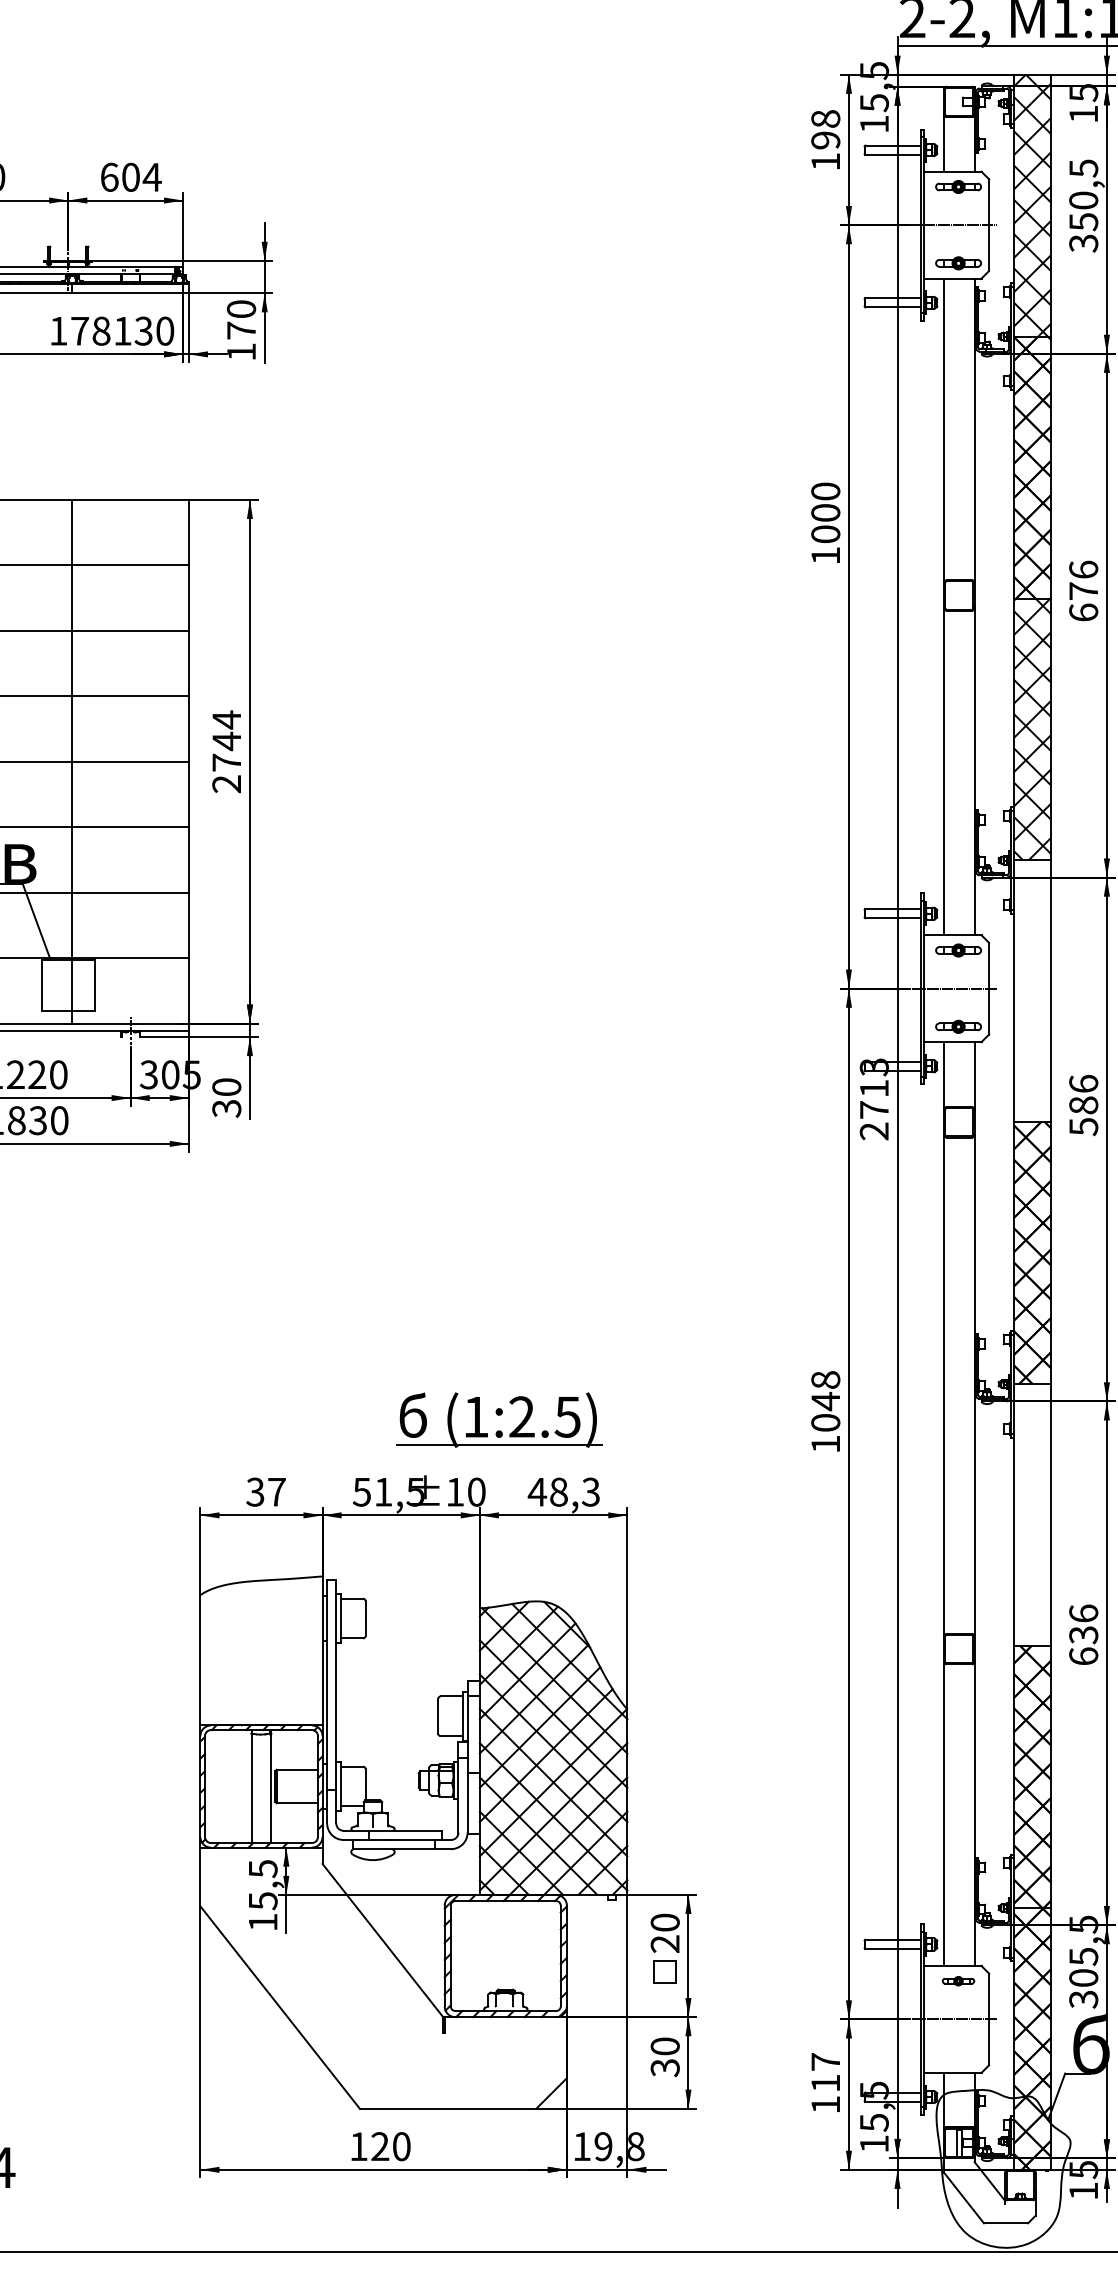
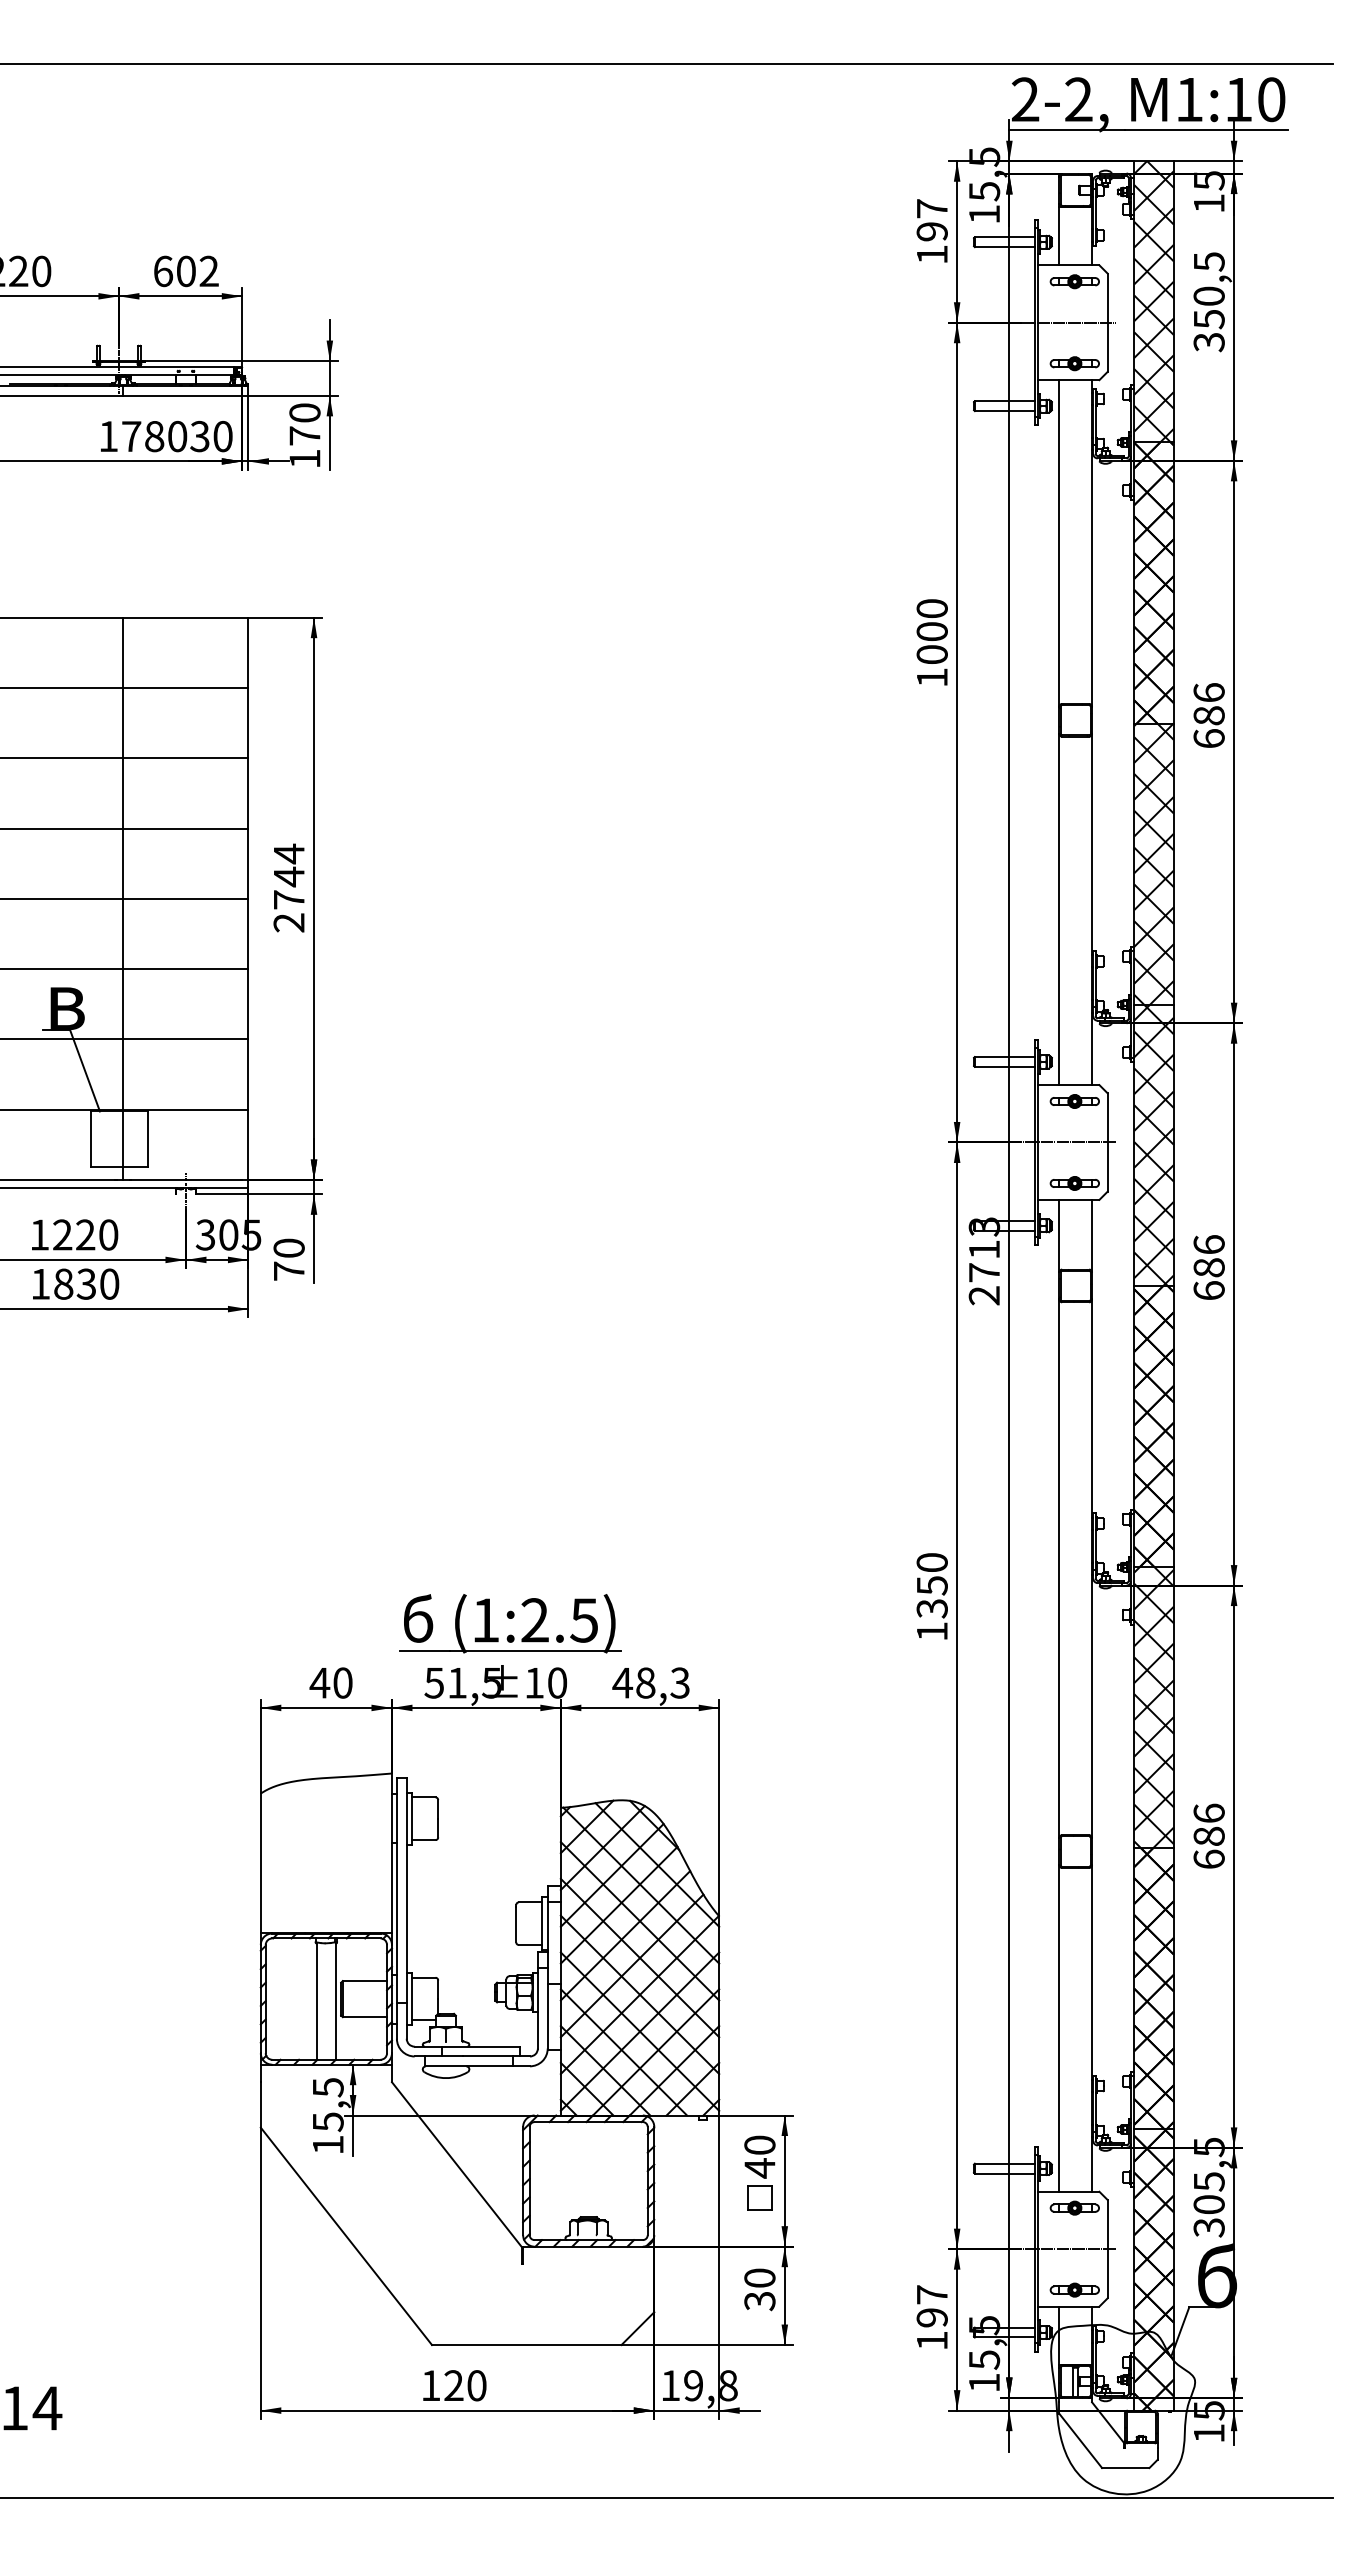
text: (825, 118) -> (931, 208), 198 -> 197
text: (151, 176) -> (208, 270), 604 -> 602
text: (122, 331) -> (177, 436), 1781 -> 1780
text: (1083, 590) -> (1208, 715), 676 -> 686
hatch: (1031, 990) -> (1153, 1144), added
text: (226, 1108) -> (288, 1271), 30 -> 70
text: (1083, 1126) -> (1208, 1290), 586 -> 686
text: (825, 1401) -> (931, 1585), 1048 -> 1350
part: (499, 1419) -> (510, 1623), moved
text: (265, 1491) -> (330, 1682), 37 -> 40
hatch: (1031, 1514) -> (1153, 1707), added
text: (1083, 1635) -> (1208, 1836), 636 -> 686
text: (664, 1944) -> (759, 2168), 20 -> 40
part: (958, 1980) -> (1074, 2207), size x1.43
part: (958, 2057) -> (1074, 2289), added
text: (825, 2083) -> (931, 2317), 117 -> 197

